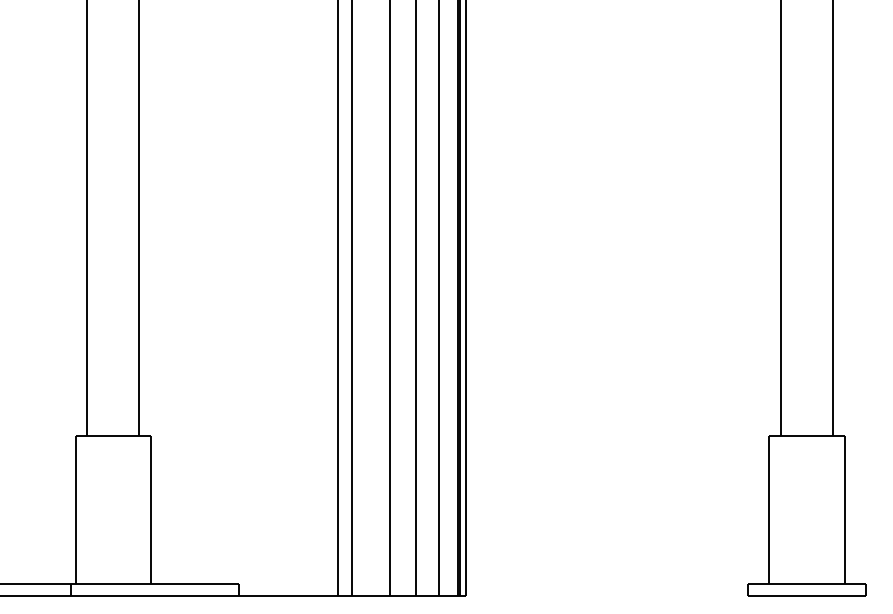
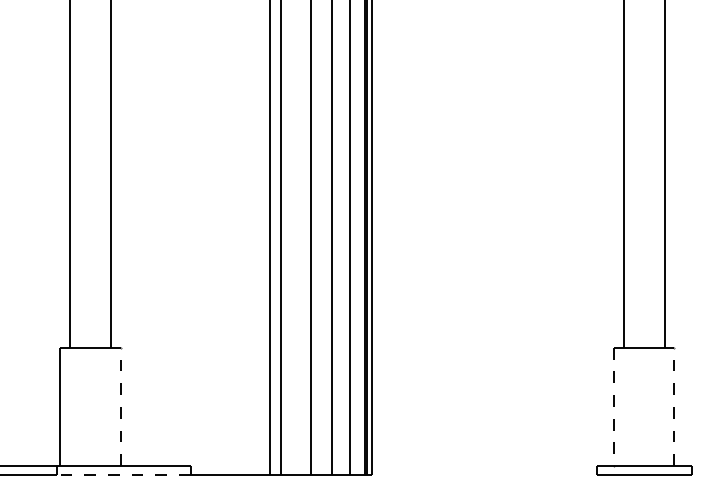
line: (150, 509) -> (120, 406), solid -> dashed
line: (844, 509) -> (674, 406), solid -> dashed
line: (769, 510) -> (614, 407), solid -> dashed
line: (154, 595) -> (123, 475), solid -> dashed

